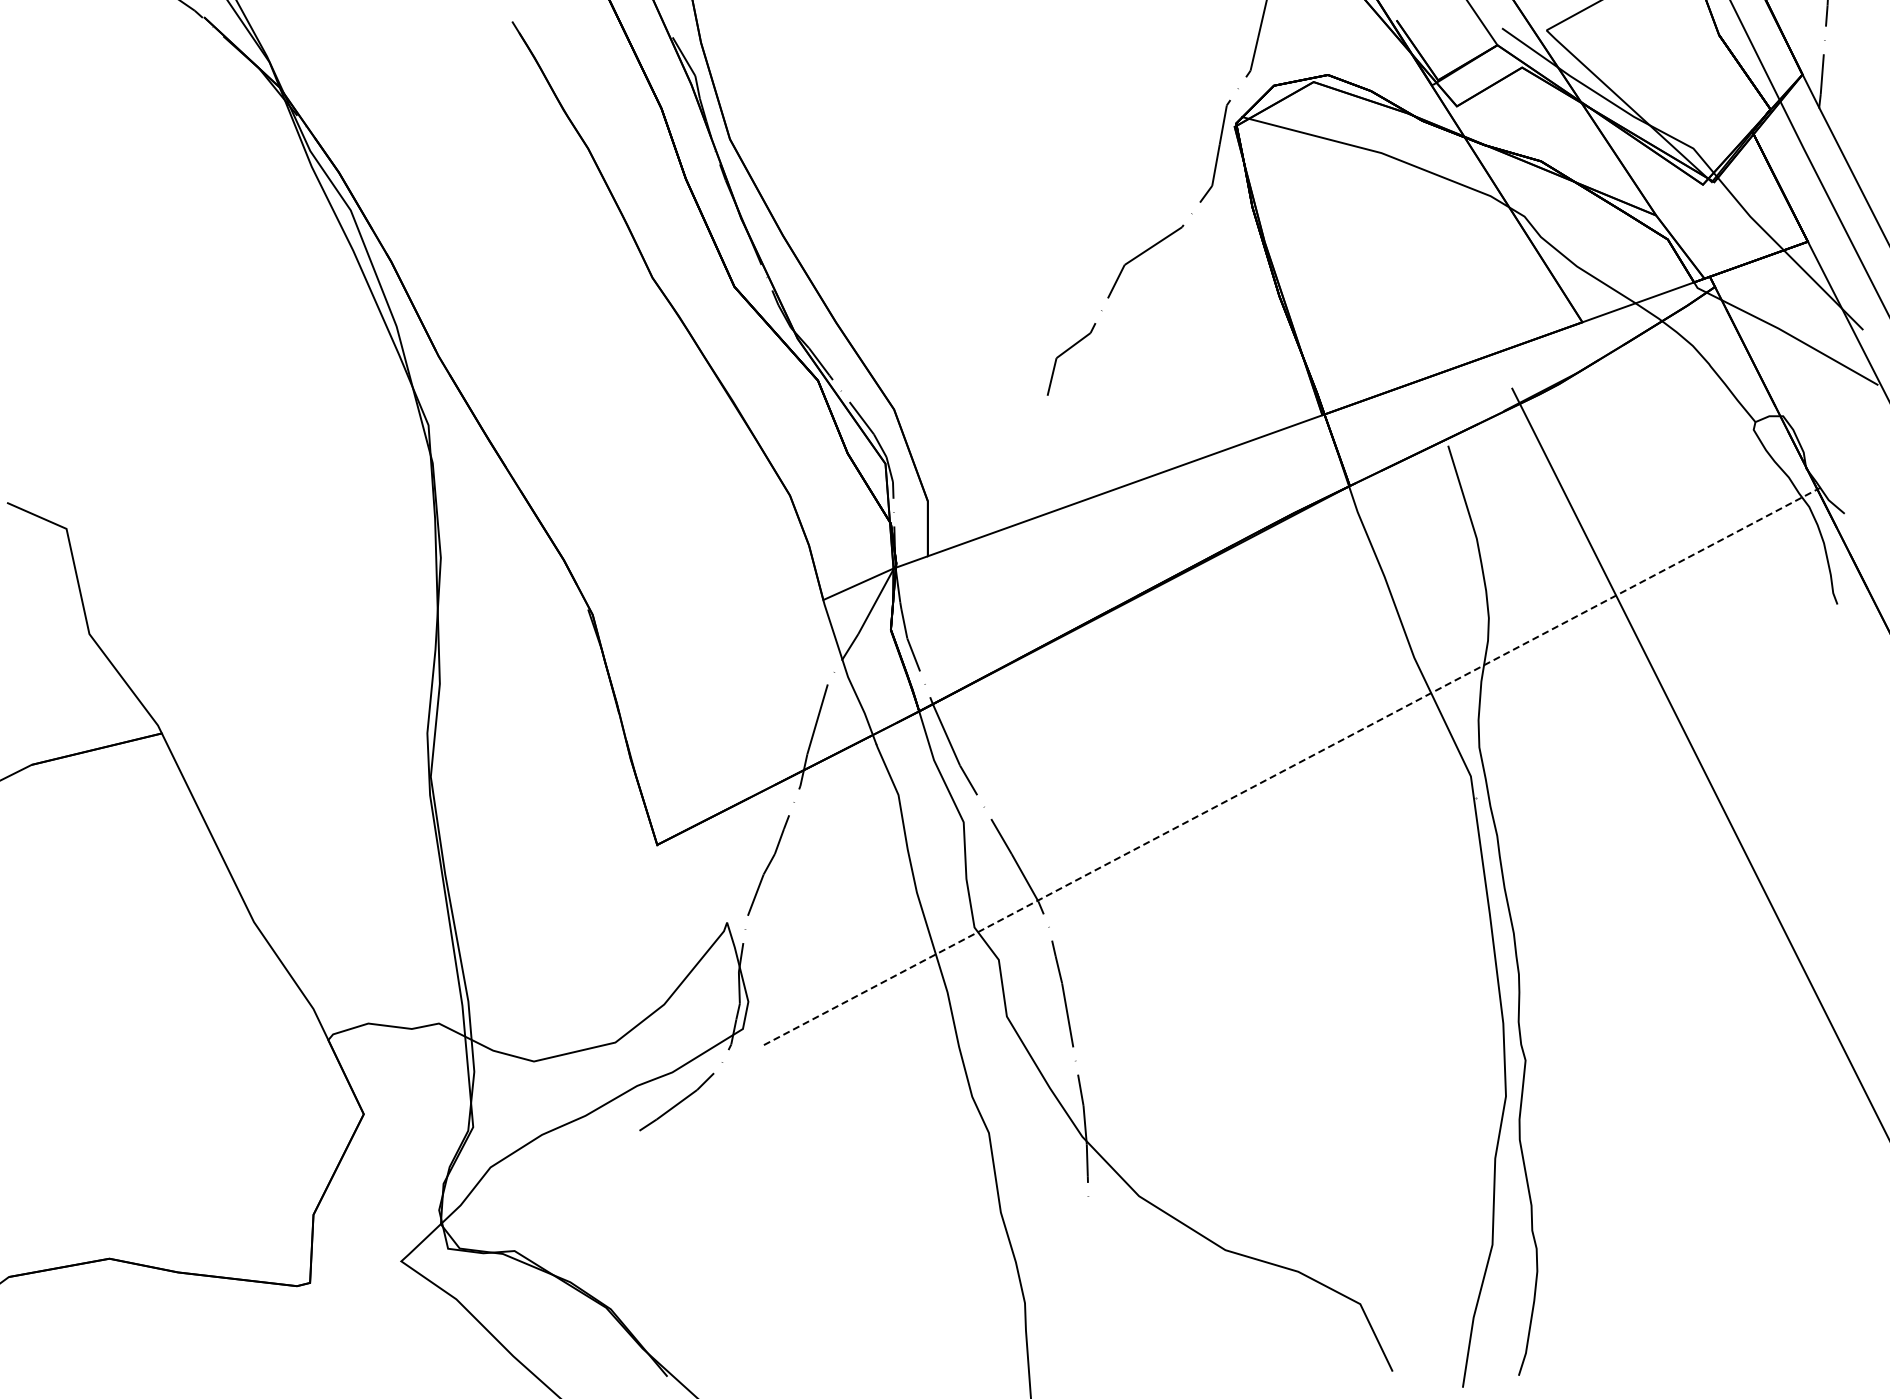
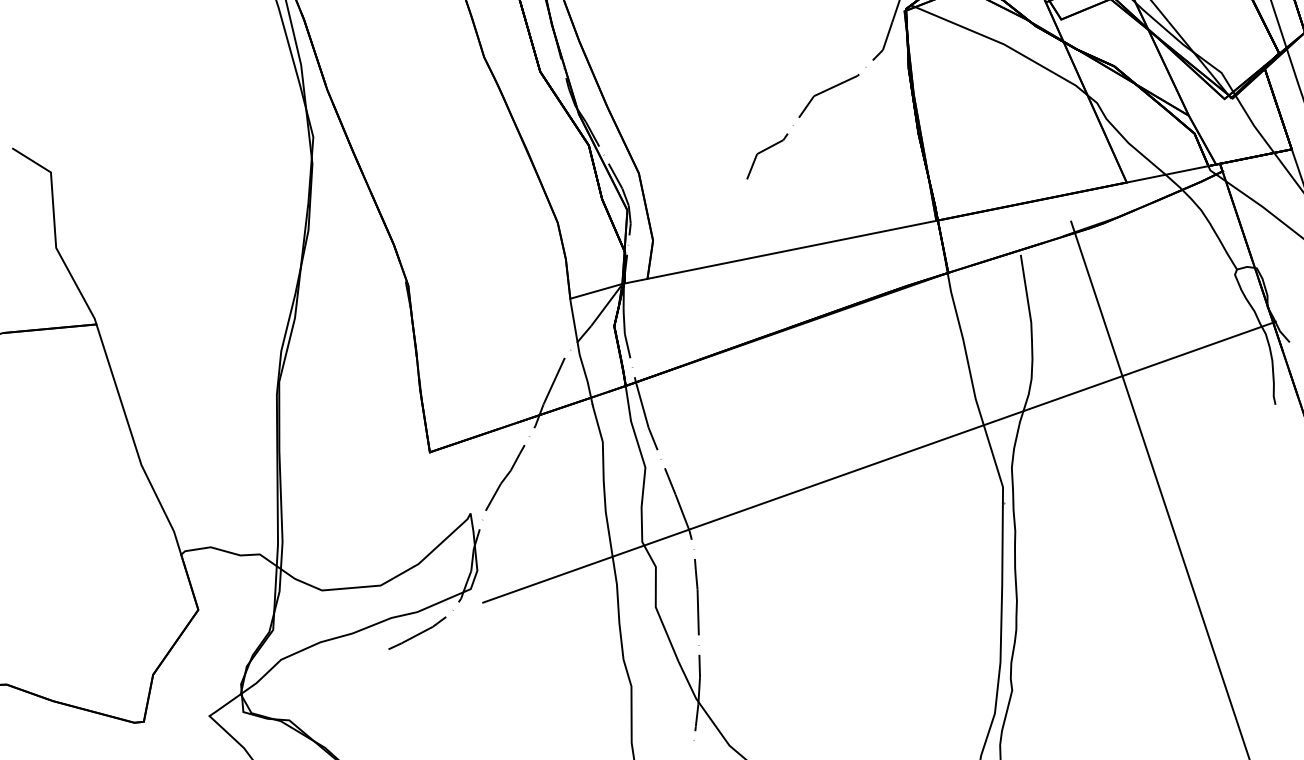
line: (1292, 766) -> (879, 462), dashed -> solid

